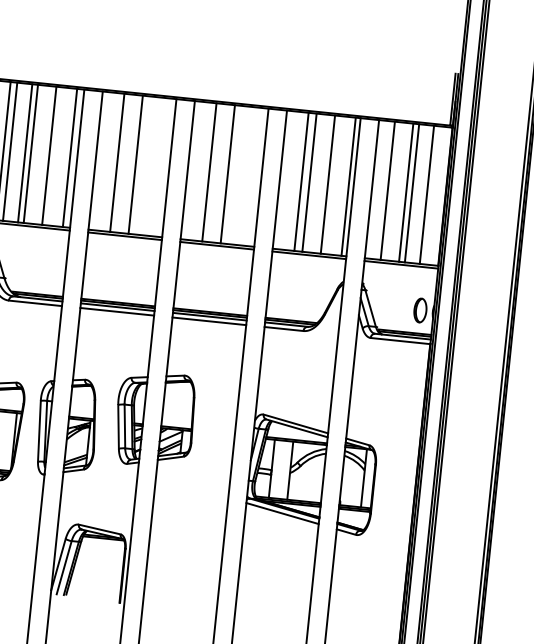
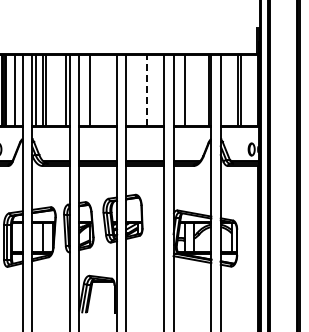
line: (49, 155) -> (55, 90), removed
line: (135, 164) -> (99, 90), removed
line: (209, 172) -> (137, 90), removed
line: (226, 174) -> (146, 90), solid -> dashed
line: (308, 182) -> (188, 90), removed
line: (328, 184) -> (198, 90), removed
line: (387, 190) -> (228, 90), removed
line: (426, 194) -> (248, 90), removed

